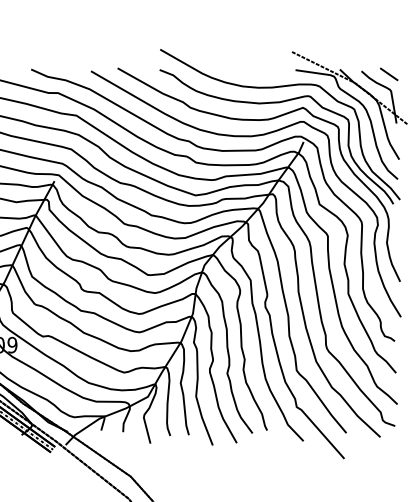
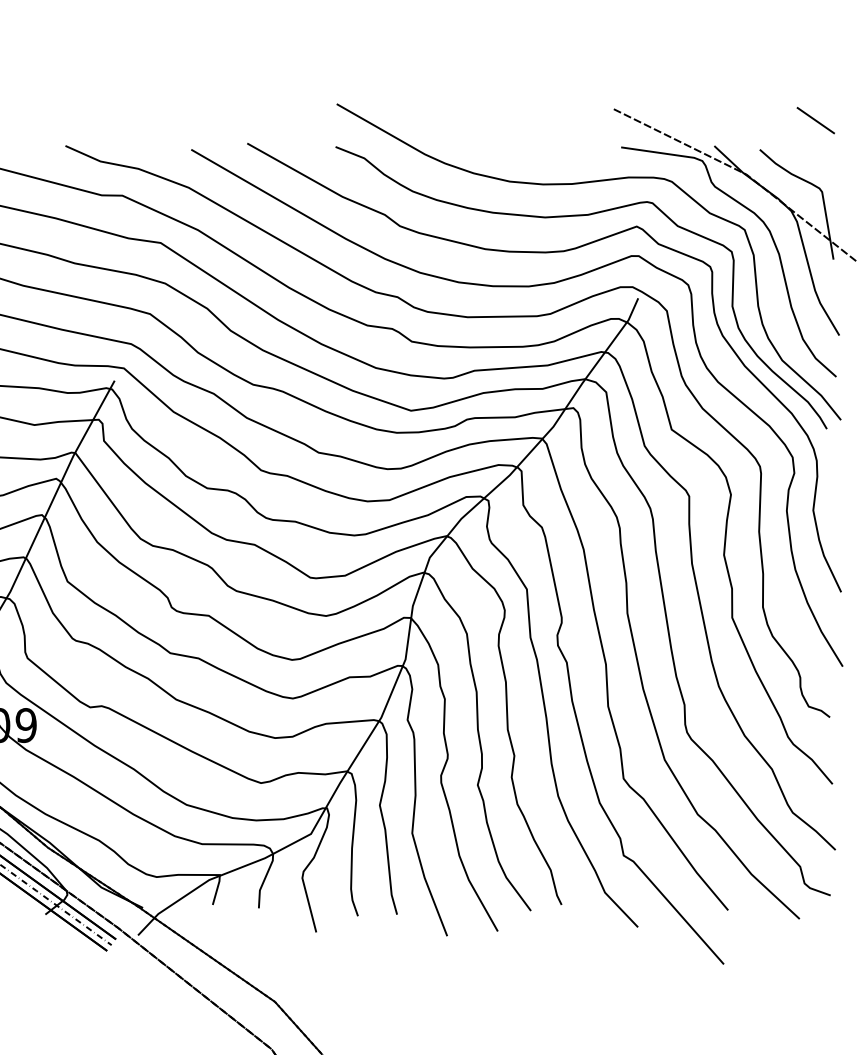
line: (389, 74) -> (816, 120), moved

